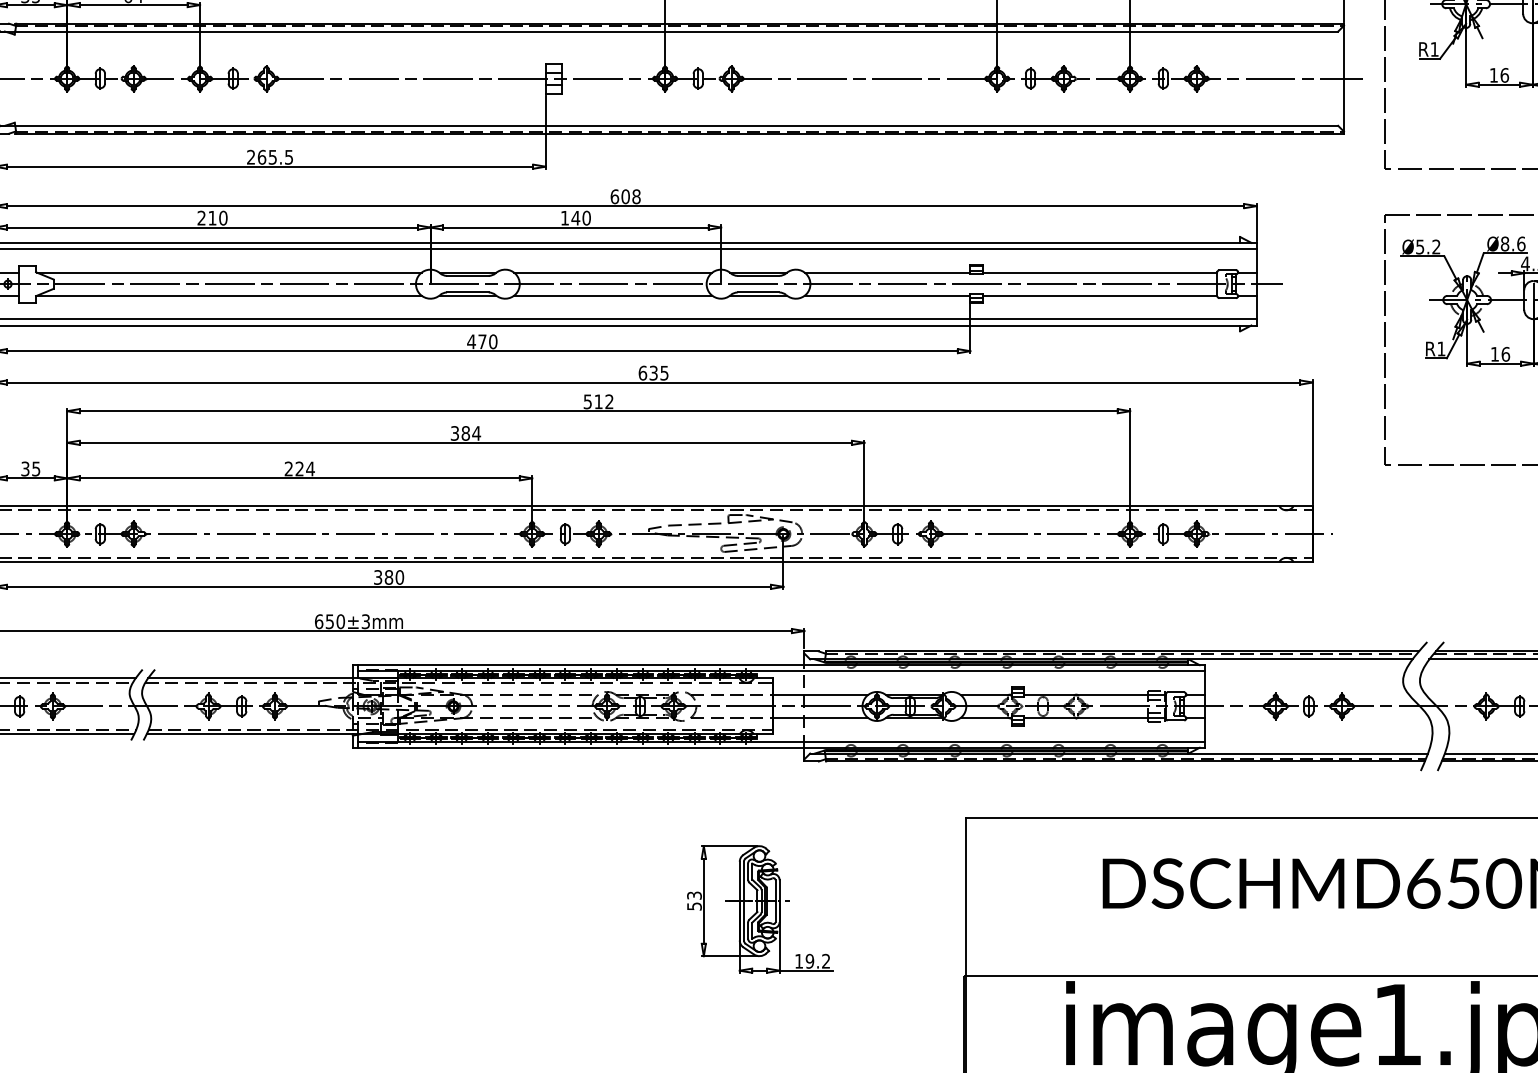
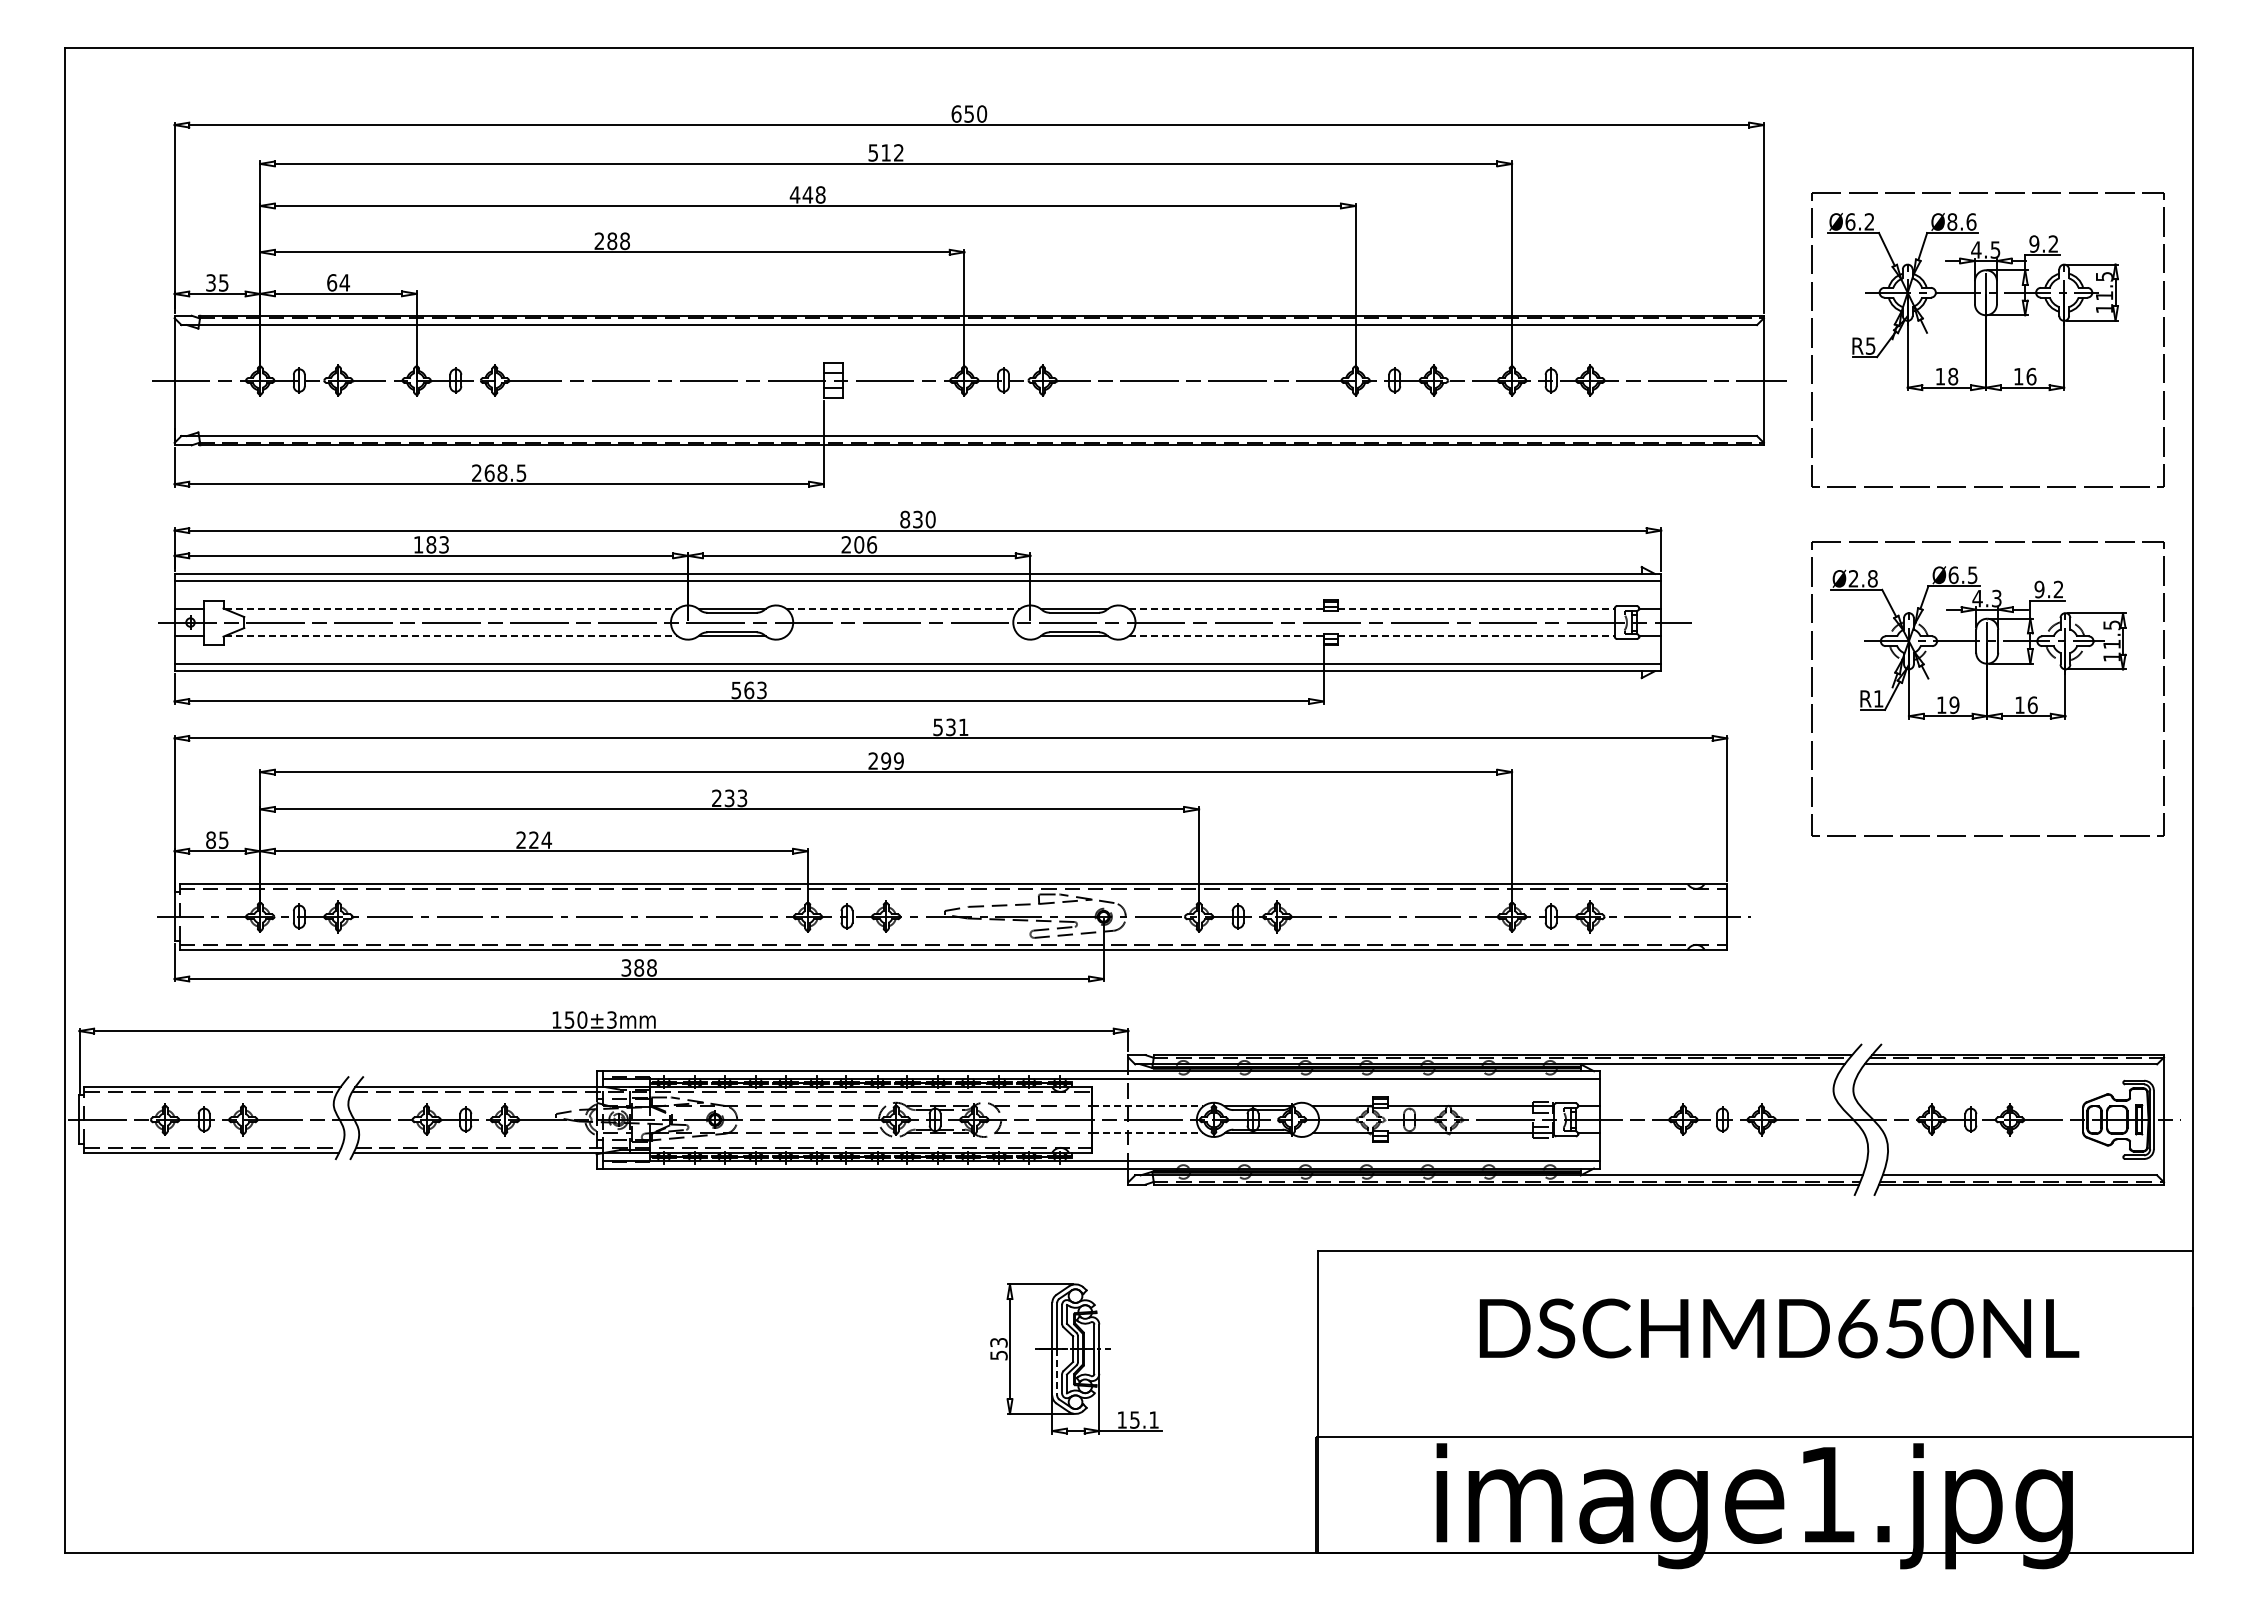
text: (1434, 48) -> (1870, 345), R1 -> R5
text: (1504, 75) -> (1953, 376), 16 -> 18
text: (272, 156) -> (502, 472), 265.5 -> 268.5
text: (625, 196) -> (917, 519), 608 -> 830
text: (212, 217) -> (431, 544), 210 -> 183
text: (576, 217) -> (859, 544), 140 -> 206
text: (1512, 244) -> (1962, 575), Ø8.6 -> Ø6.5
text: (1428, 246) -> (1863, 578), Ø5.2 -> Ø2.8
line: (229, 273) -> (451, 609), solid -> dashed
line: (613, 273) -> (903, 609), solid -> dashed
line: (887, 273) -> (1226, 609), solid -> dashed
line: (1100, 273) -> (1477, 609), solid -> dashed
line: (229, 296) -> (451, 636), solid -> dashed
line: (612, 296) -> (902, 636), removed
line: (887, 296) -> (1226, 636), solid -> dashed
line: (1100, 296) -> (1477, 636), solid -> dashed
text: (482, 341) -> (749, 690), 470 -> 563
text: (1505, 353) -> (1954, 704), 16 -> 19
text: (653, 373) -> (950, 727), 635 -> 531
text: (598, 401) -> (885, 760), 512 -> 299
text: (465, 433) -> (729, 798), 384 -> 233
text: (24, 468) -> (210, 839), 35 -> 85
text: (399, 577) -> (651, 967), 380 -> 388
text: (318, 621) -> (556, 1019), 650±3mm -> 150±3mm
line: (820, 695) -> (1147, 1106), solid -> dashed
line: (820, 718) -> (1147, 1133), solid -> dashed
line: (744, 920) -> (1057, 1372), solid -> dashed
text: (818, 960) -> (1144, 1419), 19.2 -> 15.1

